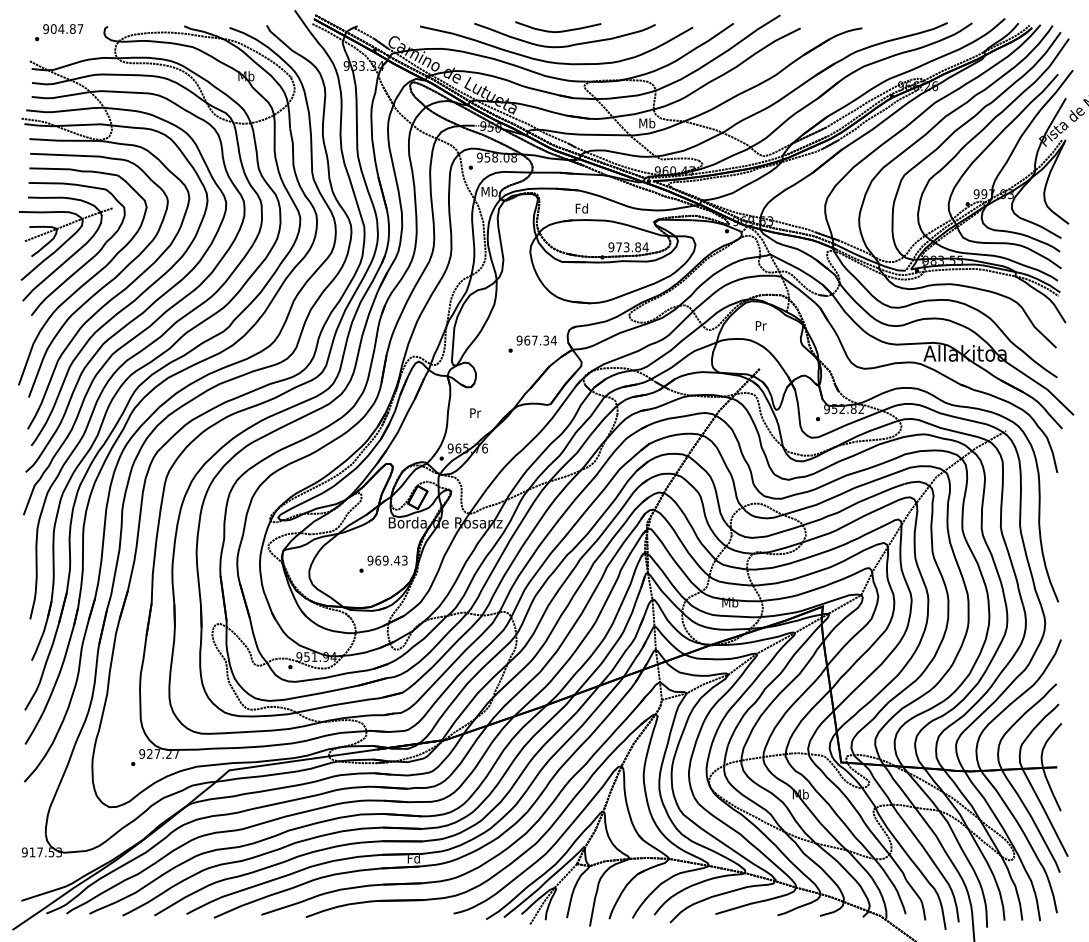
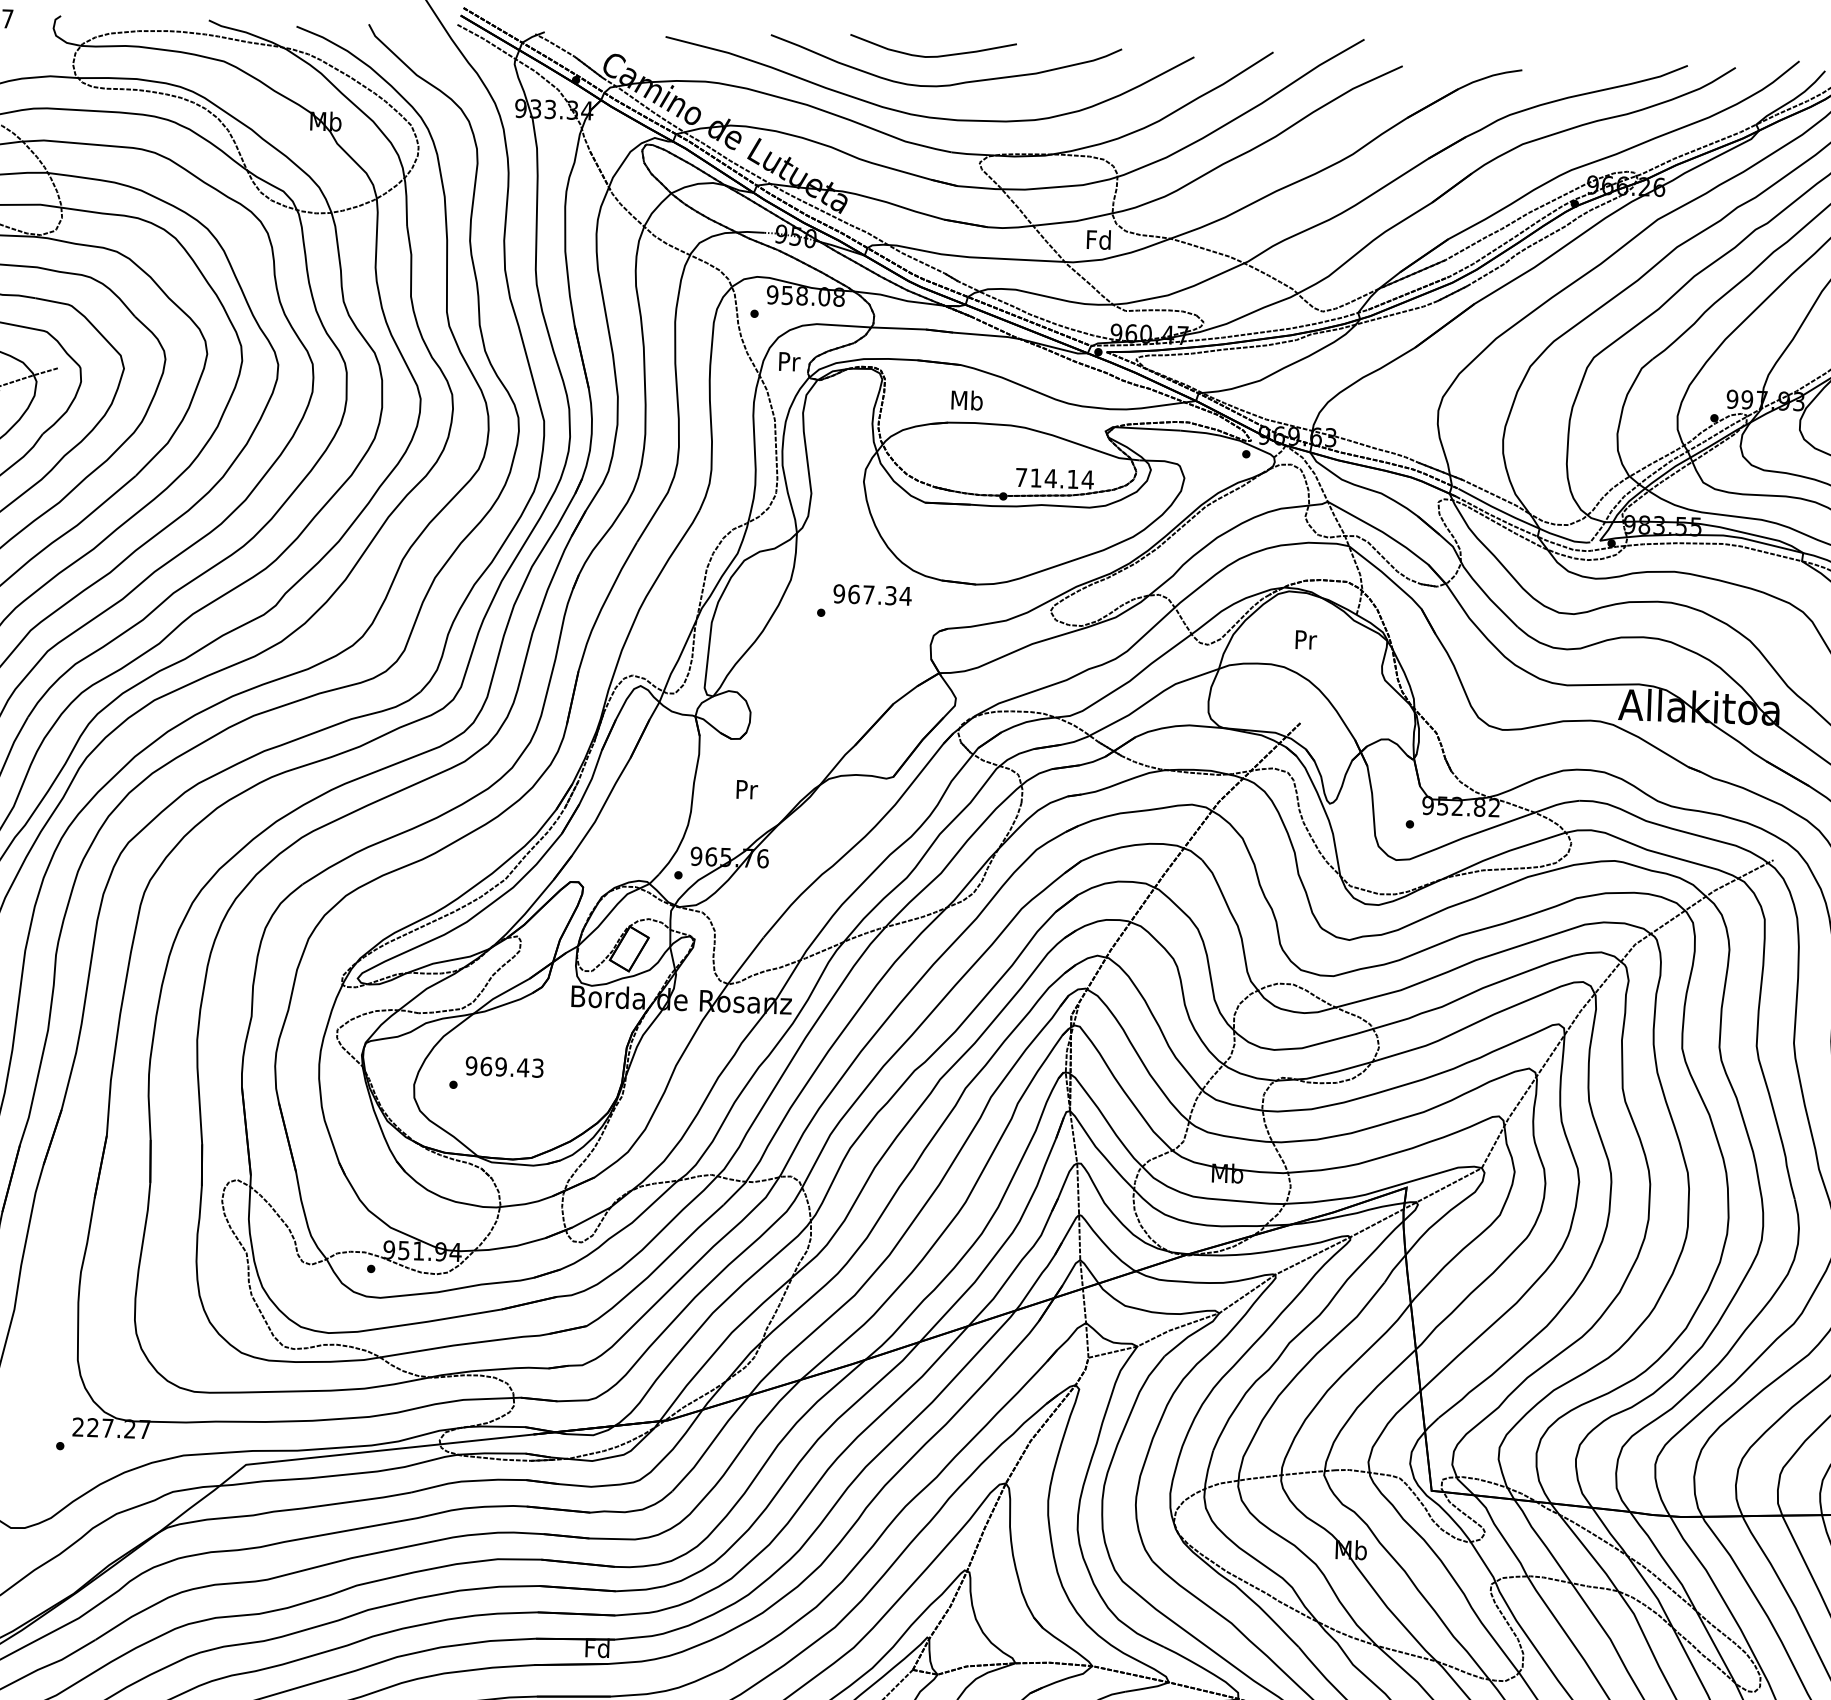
text: (647, 123) -> (1099, 240), Mb -> Fd
text: (489, 191) -> (789, 361), Mb -> Pr
text: (582, 208) -> (967, 400), Fd -> Mb
text: (624, 247) -> (1046, 478), 973.84 -> 714.14
text: (532, 343) -> (864, 600), moved
text: (383, 563) -> (496, 1072), moved
text: (142, 753) -> (78, 1426), 927.27 -> 227.27

